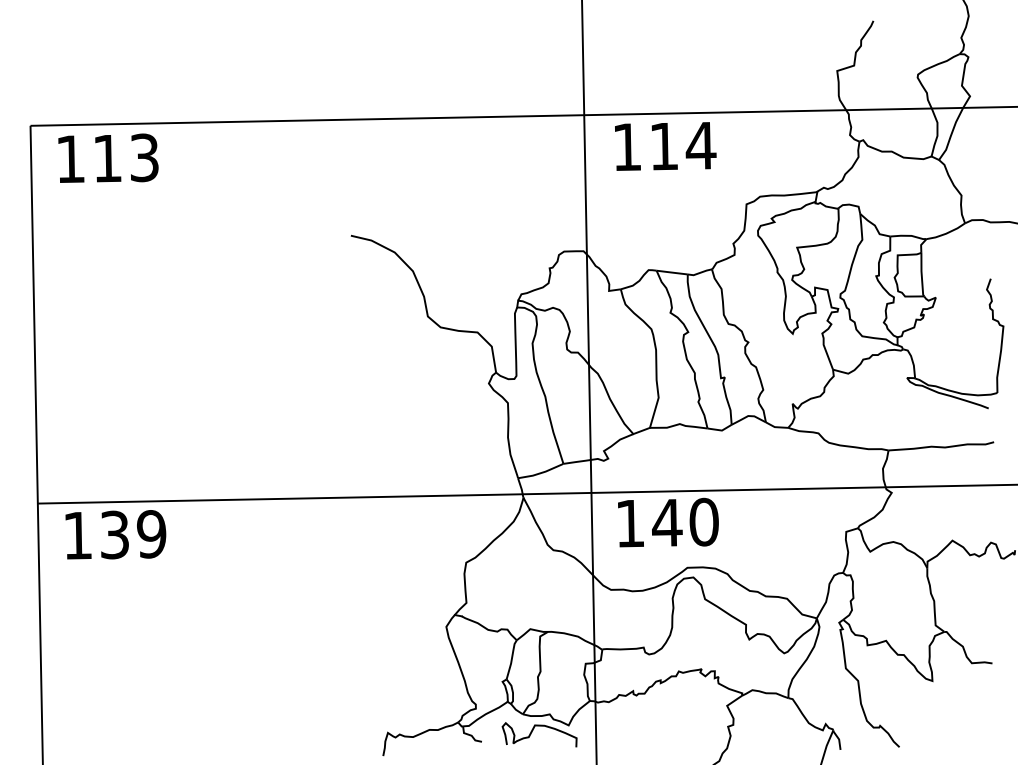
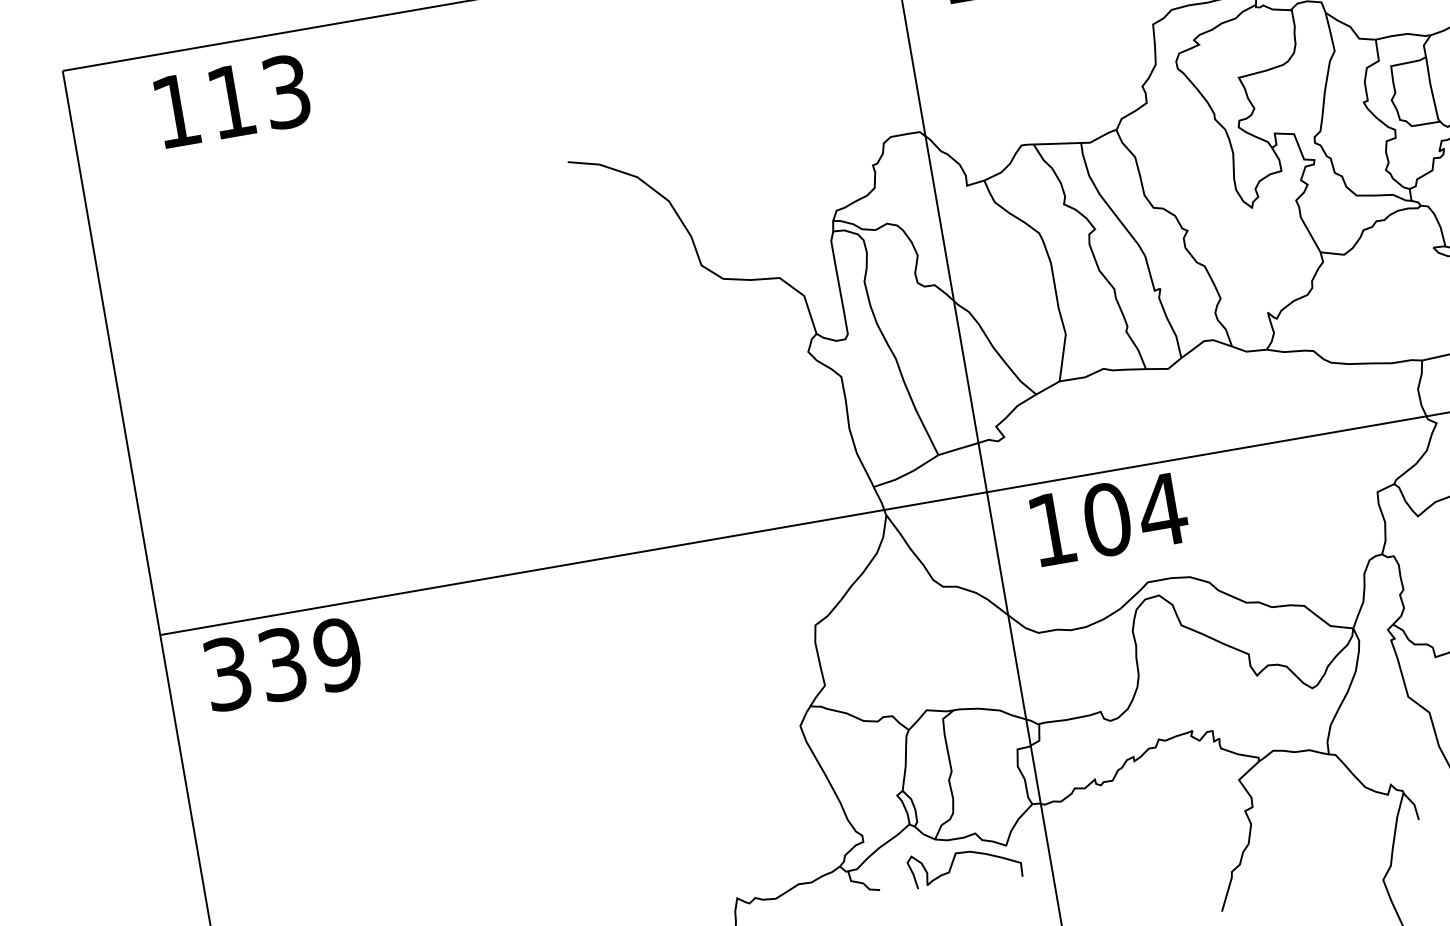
text: (108, 157) -> (232, 99), moved
text: (685, 522) -> (1134, 514), 140 -> 104
text: (77, 535) -> (226, 673), 139 -> 339

